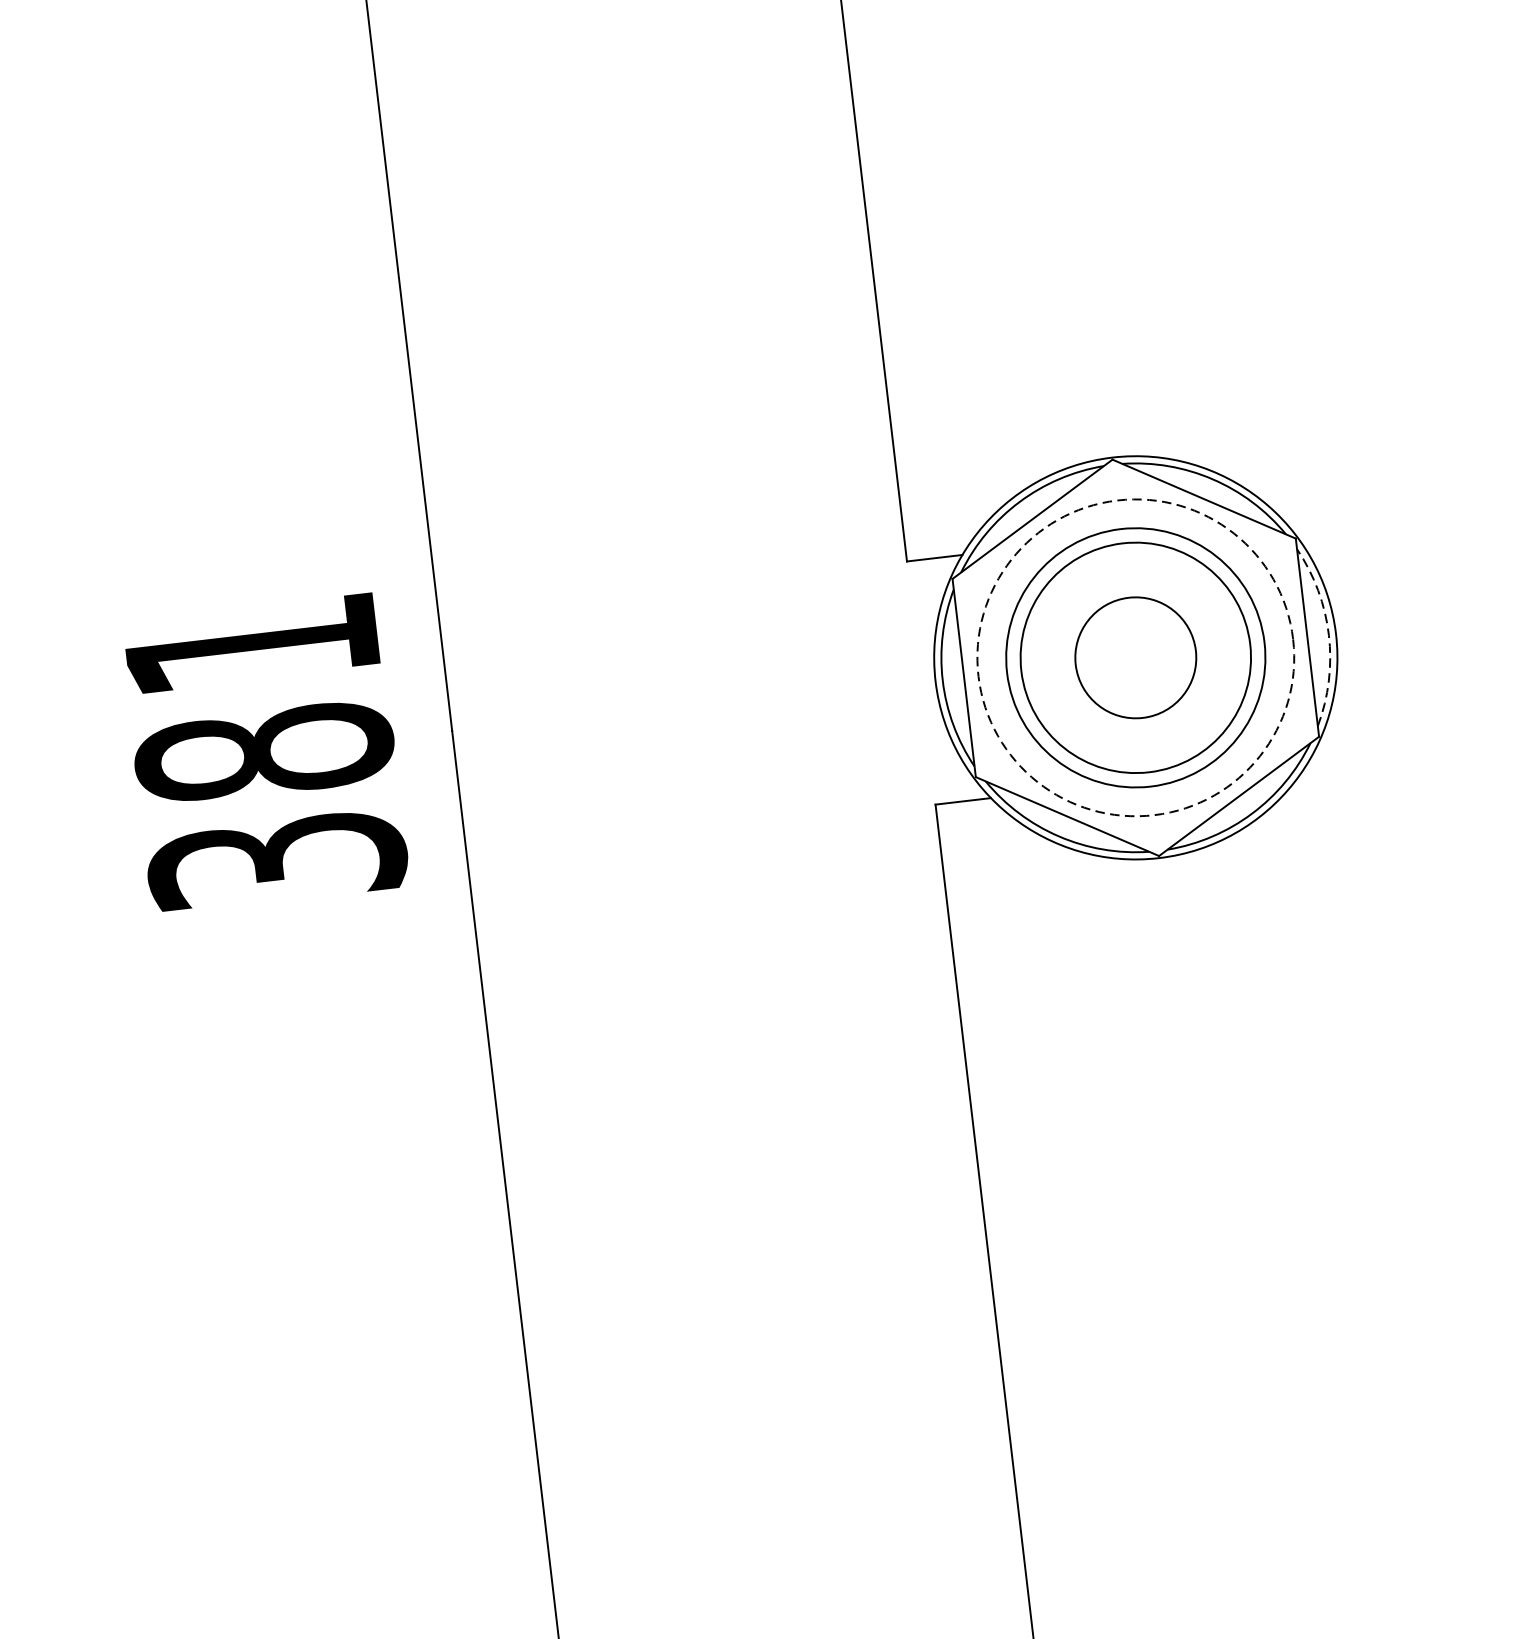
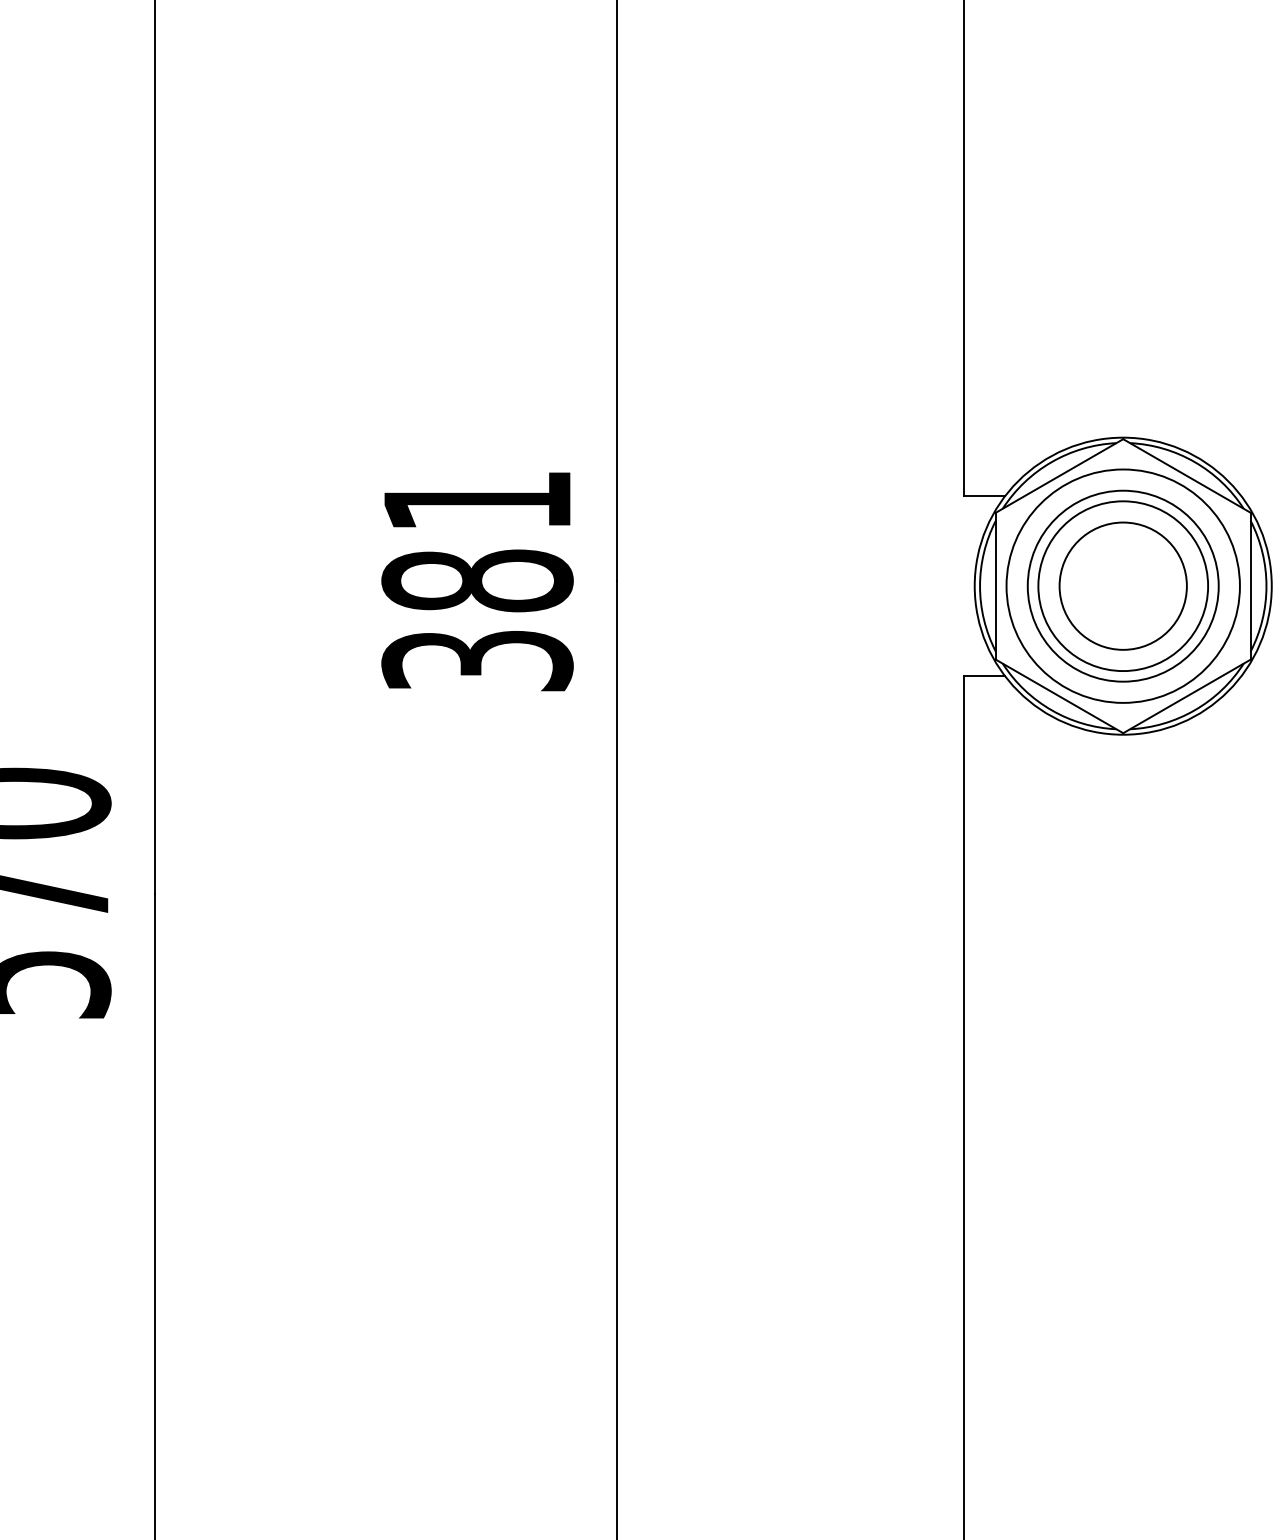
arc: (1328, 635) -> (1266, 586), dashed -> solid
circle: (1134, 657) -> (1122, 585), dashed -> solid
circle: (1134, 657) -> (1122, 585), size x1.43

